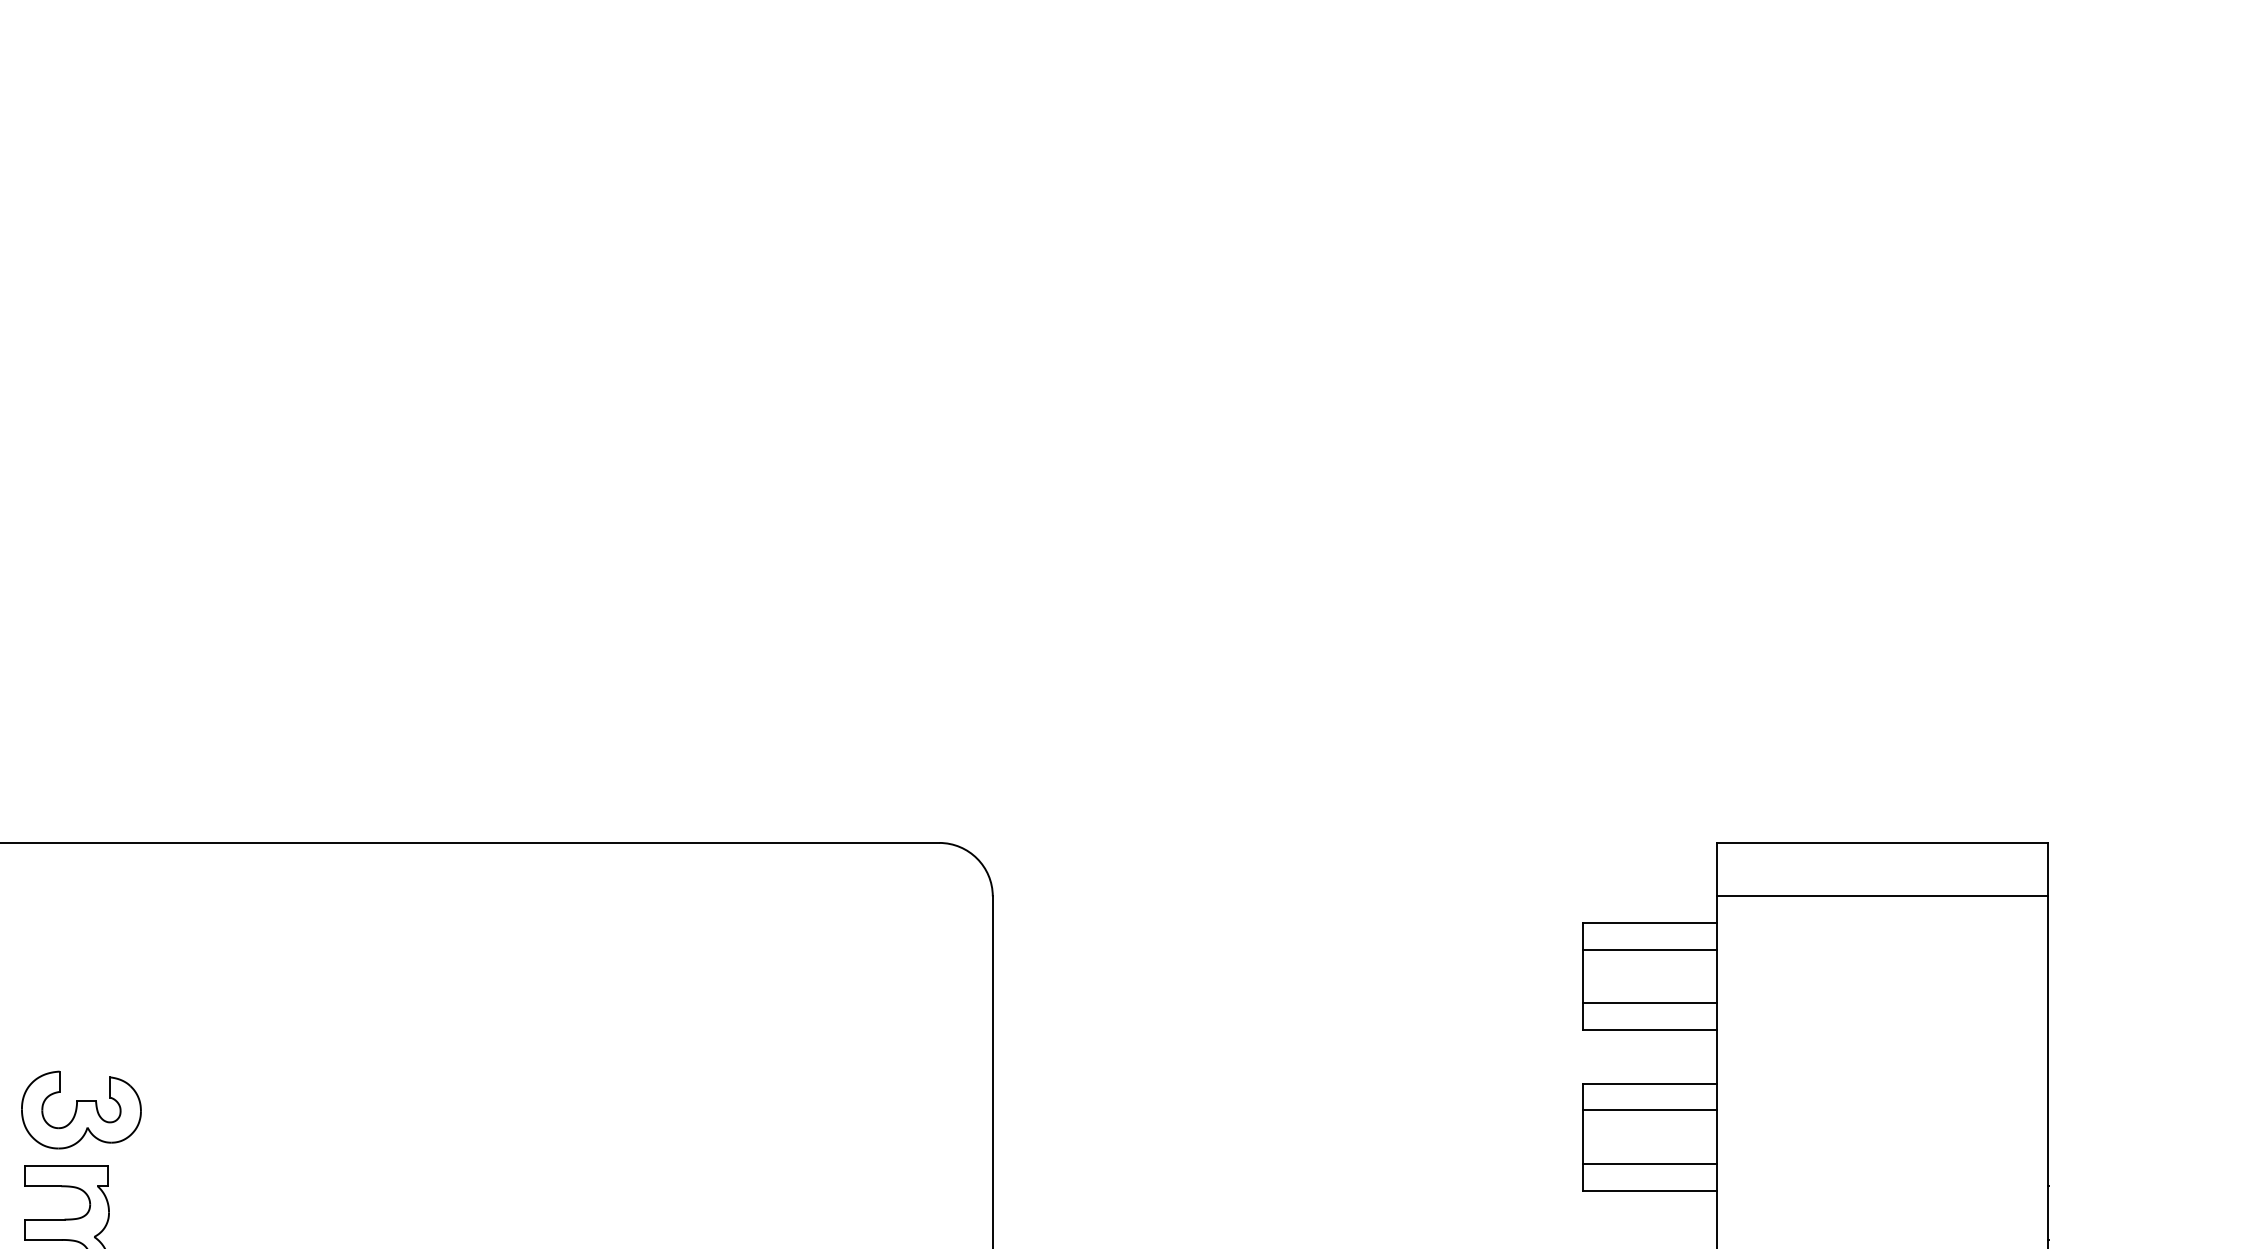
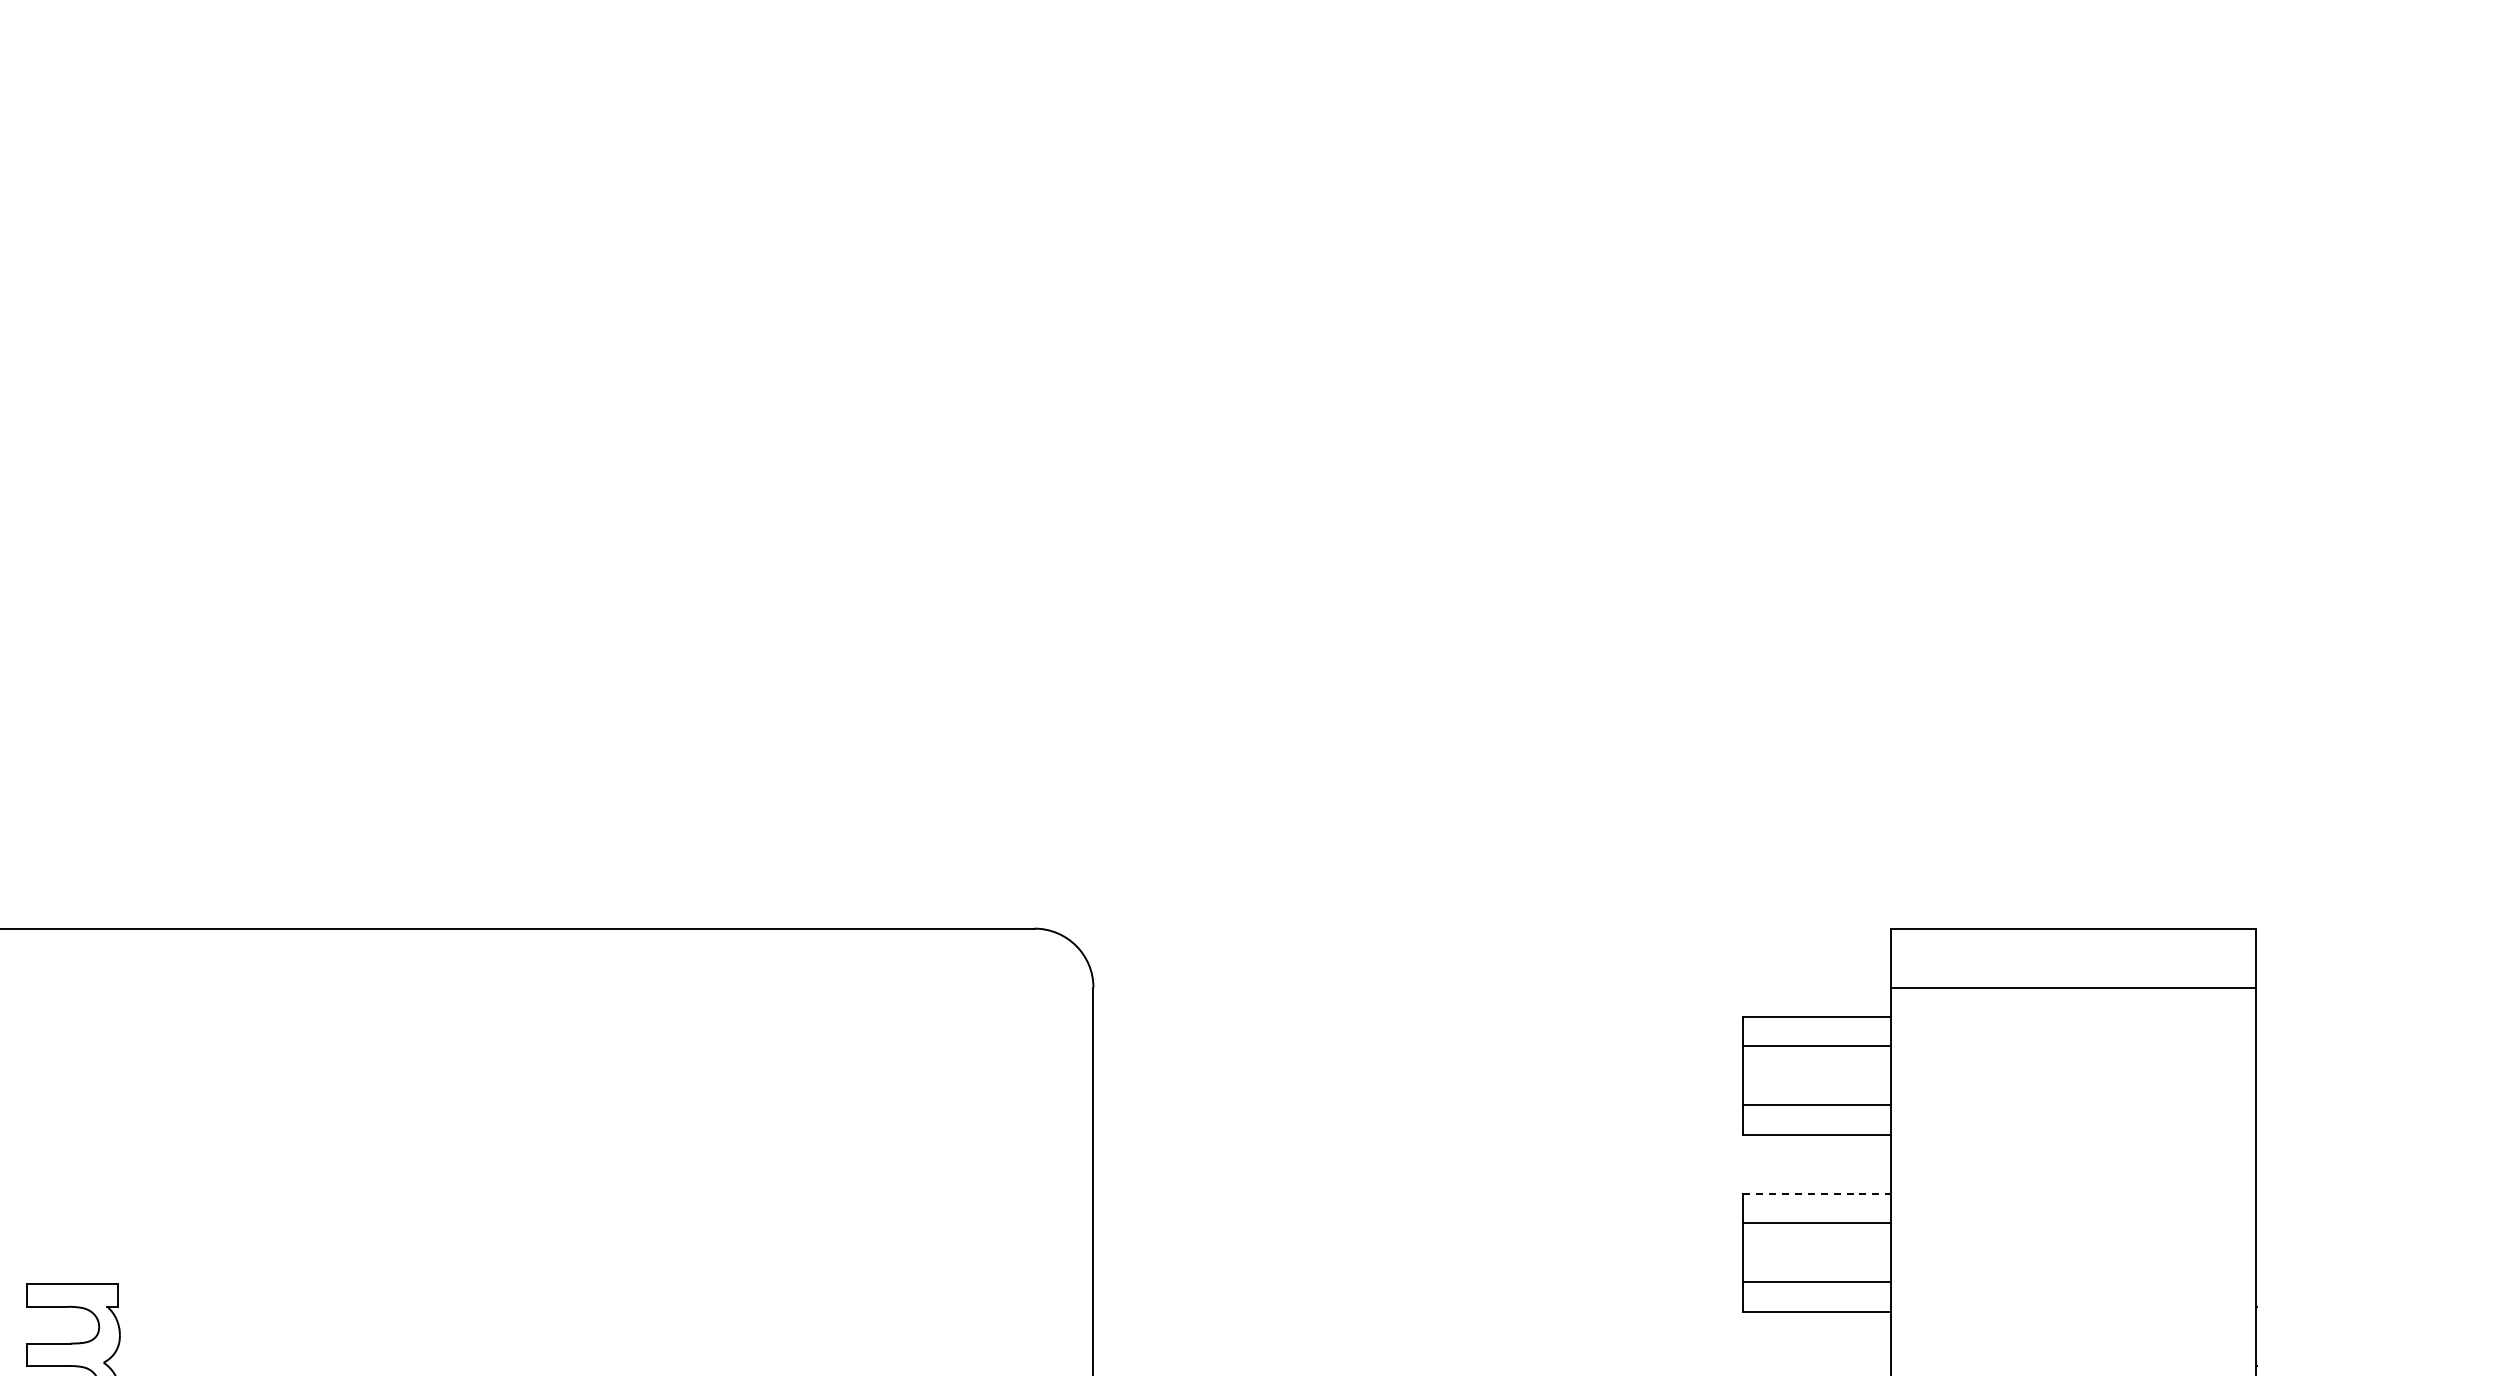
line: (1650, 1083) -> (1817, 1193), solid -> dashed
part: (81, 1109) -> (89, 1222), removed

